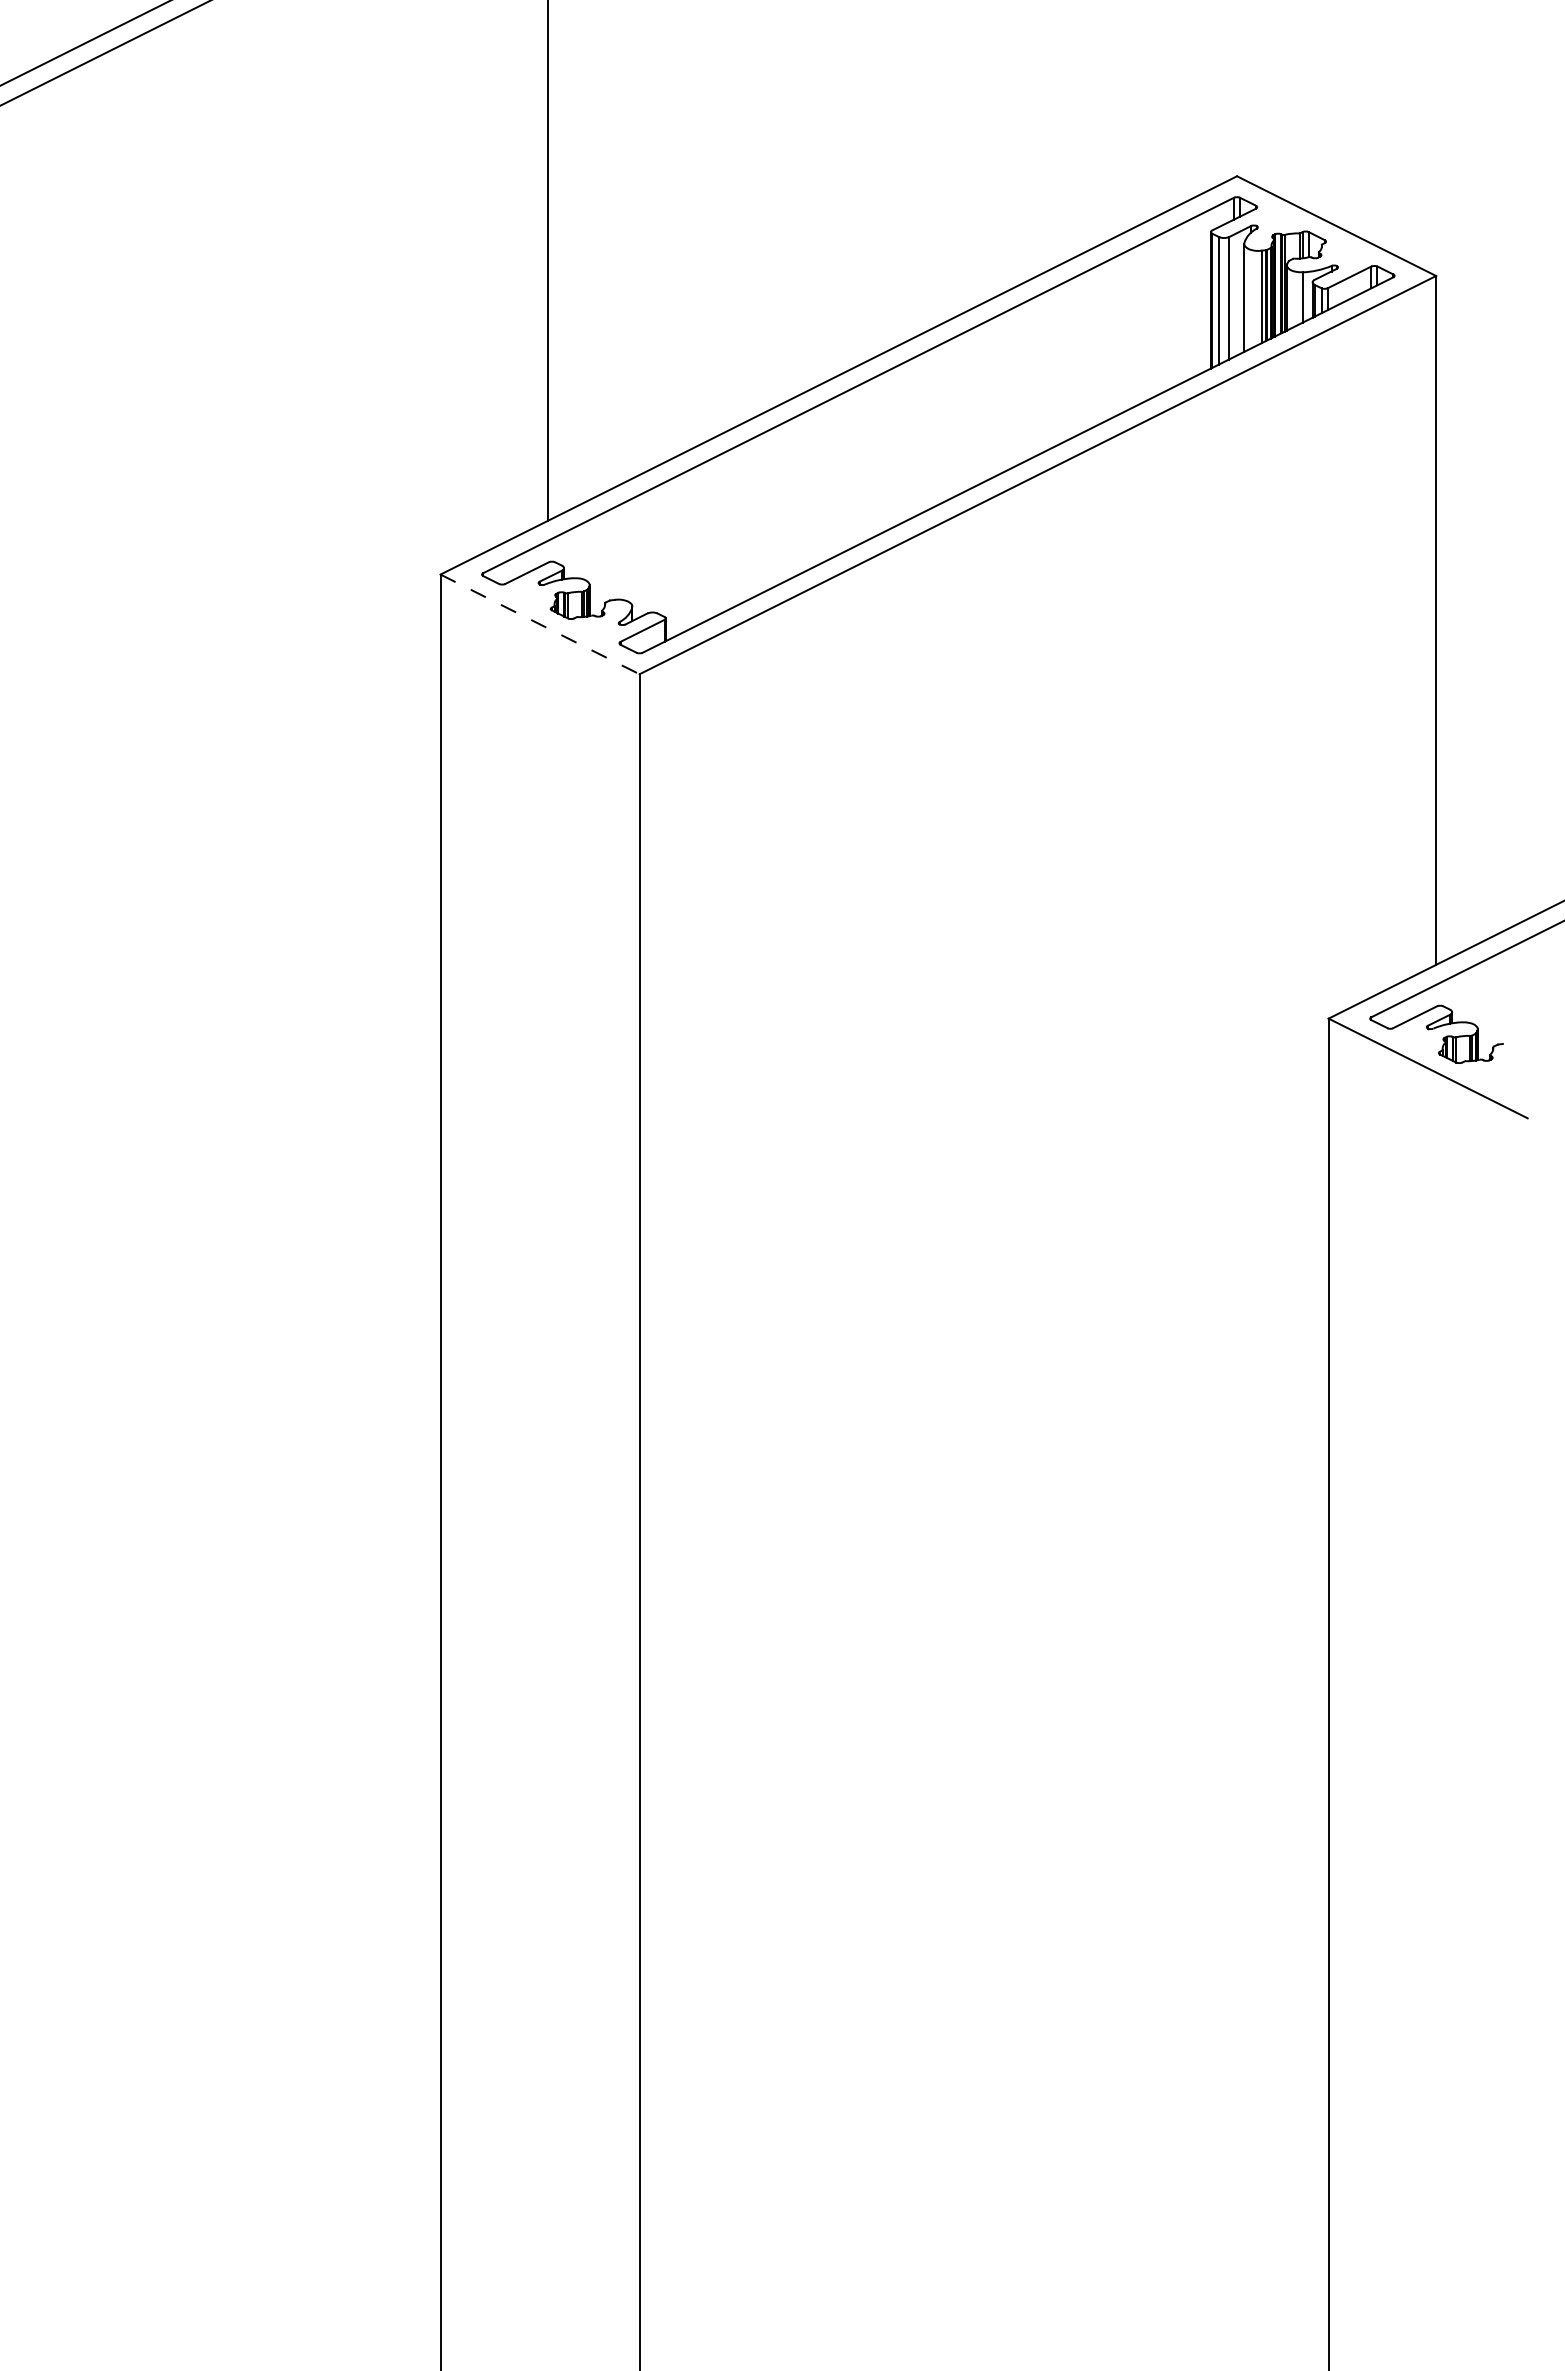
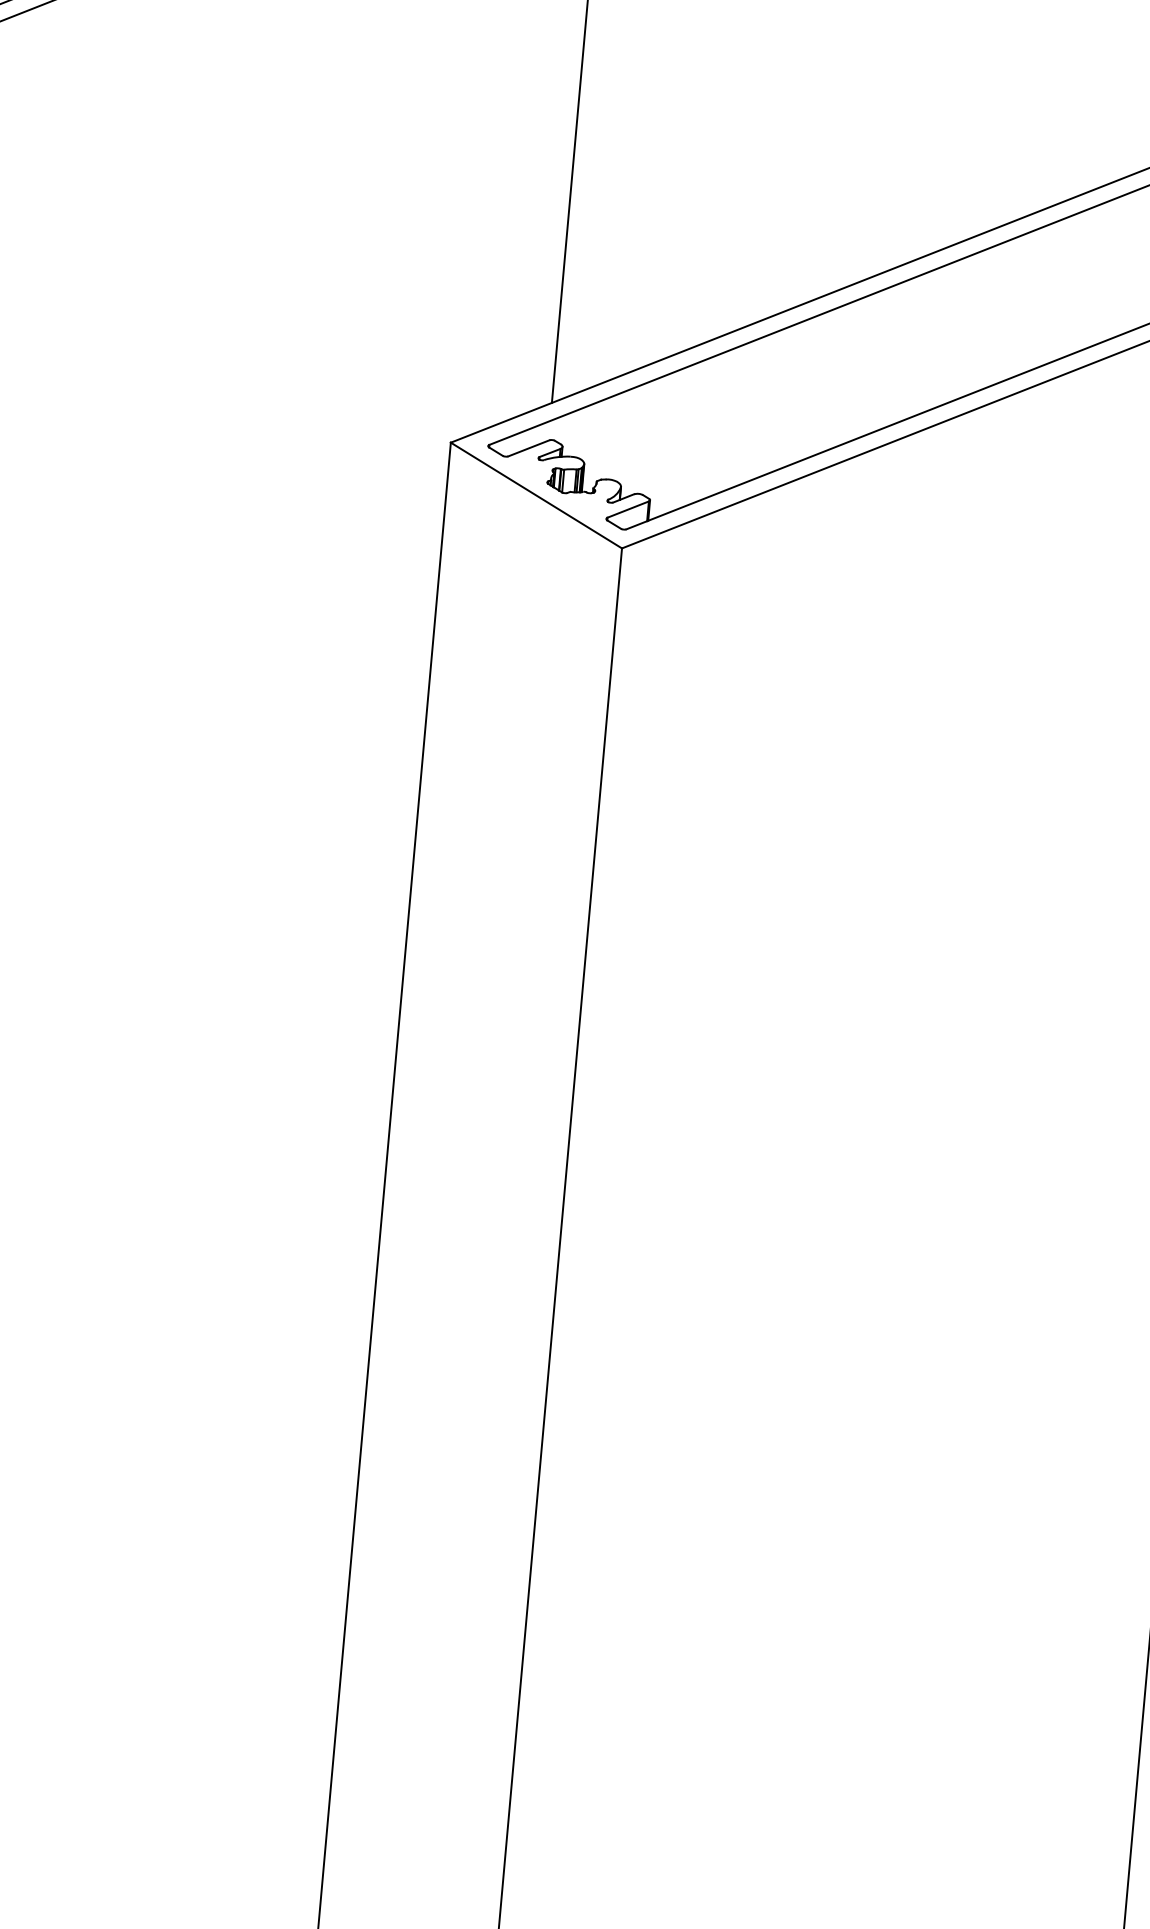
line: (540, 624) -> (536, 495), dashed -> solid

